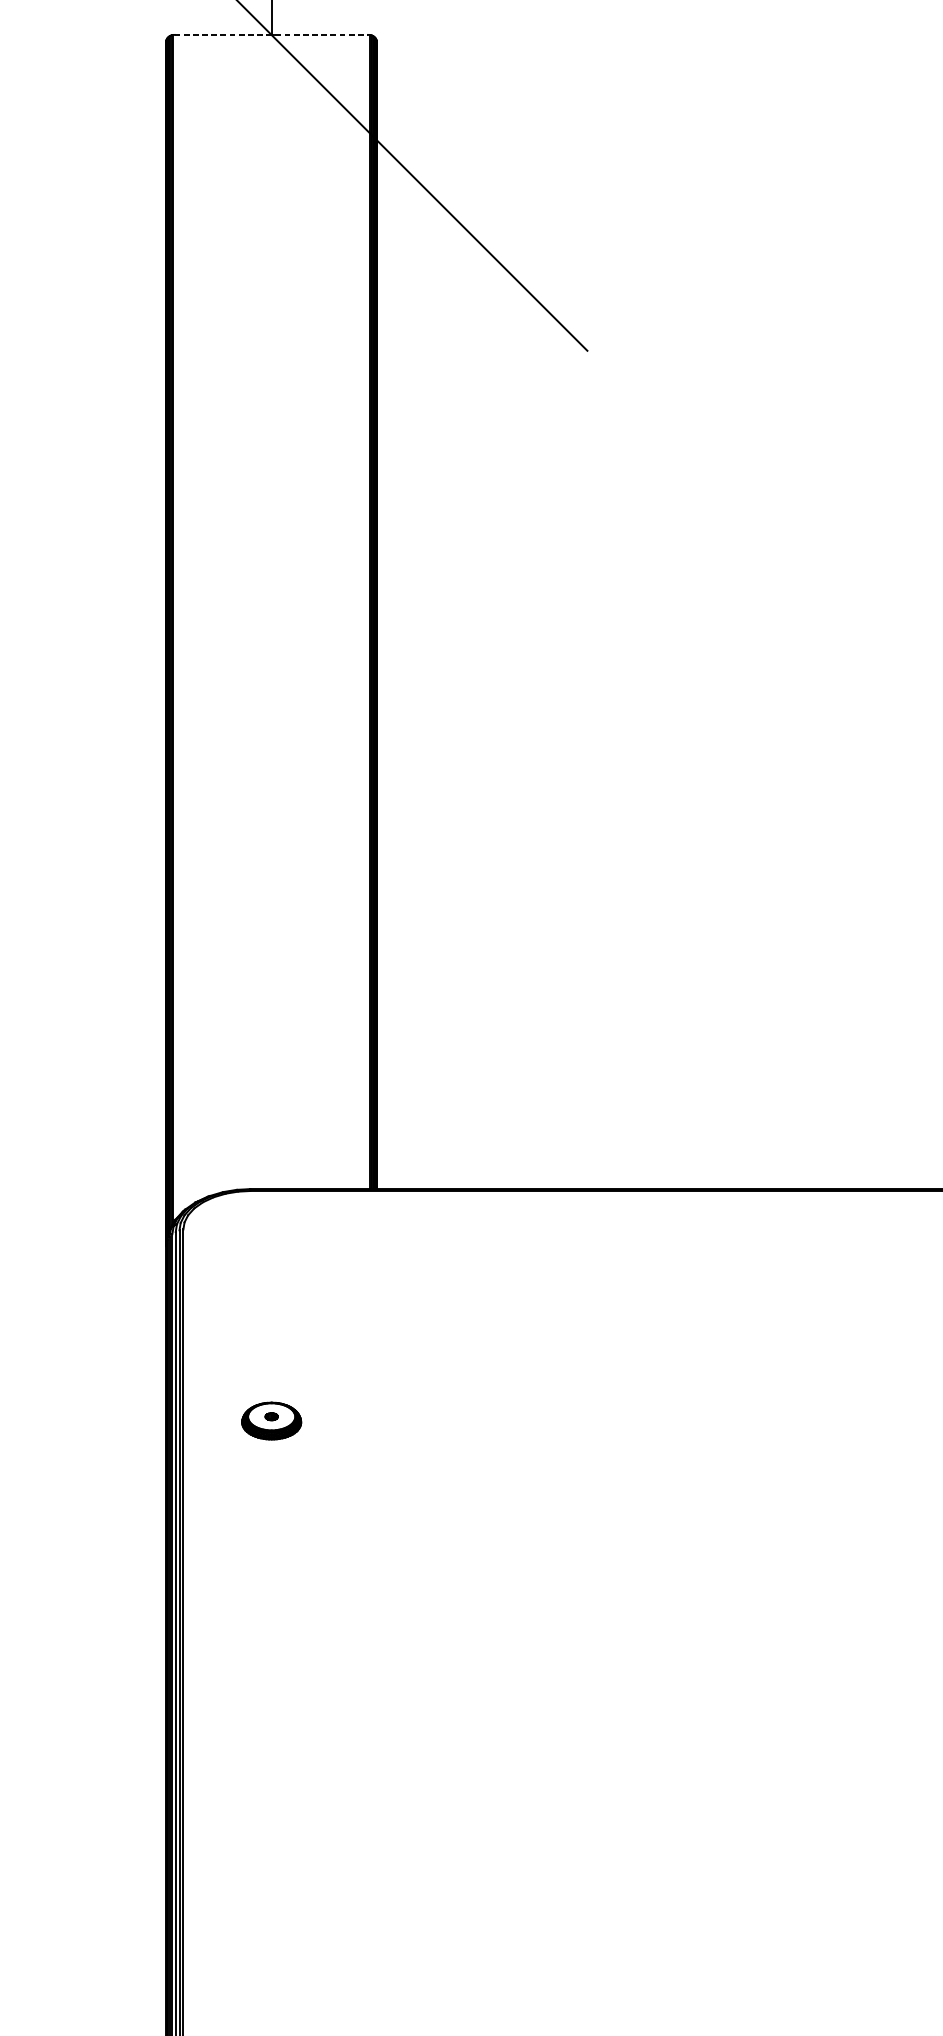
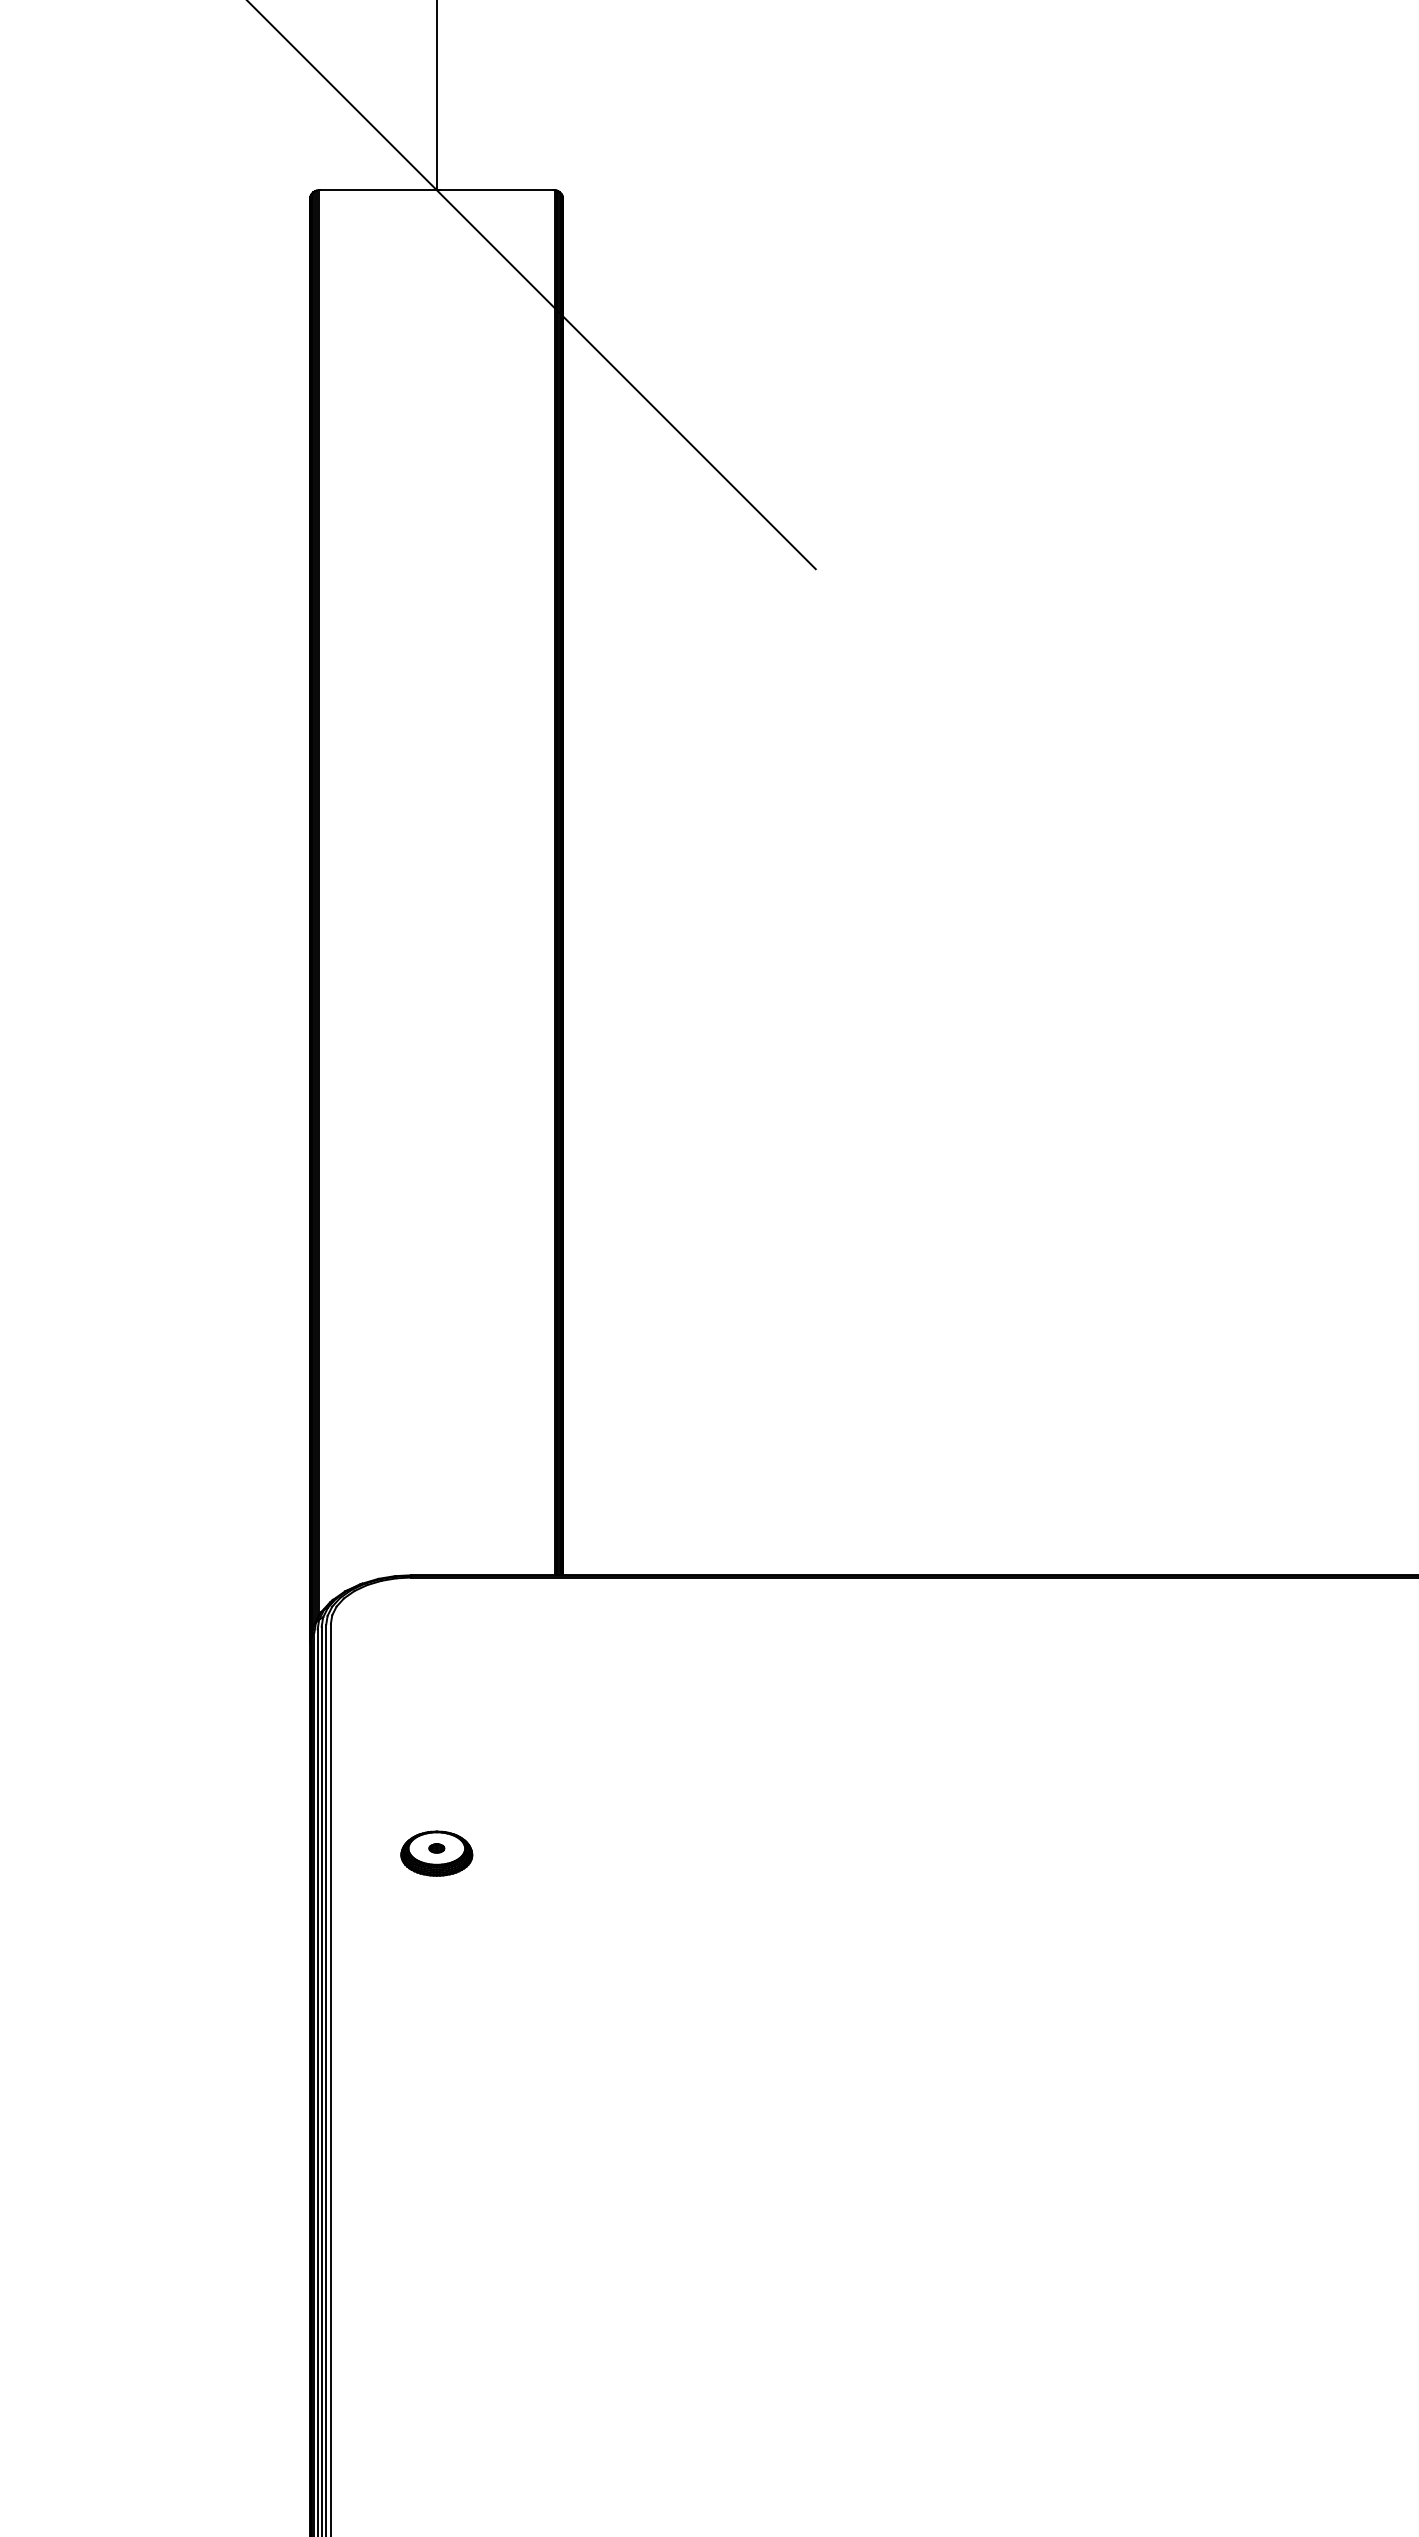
line: (272, 35) -> (437, 190), dashed -> solid

